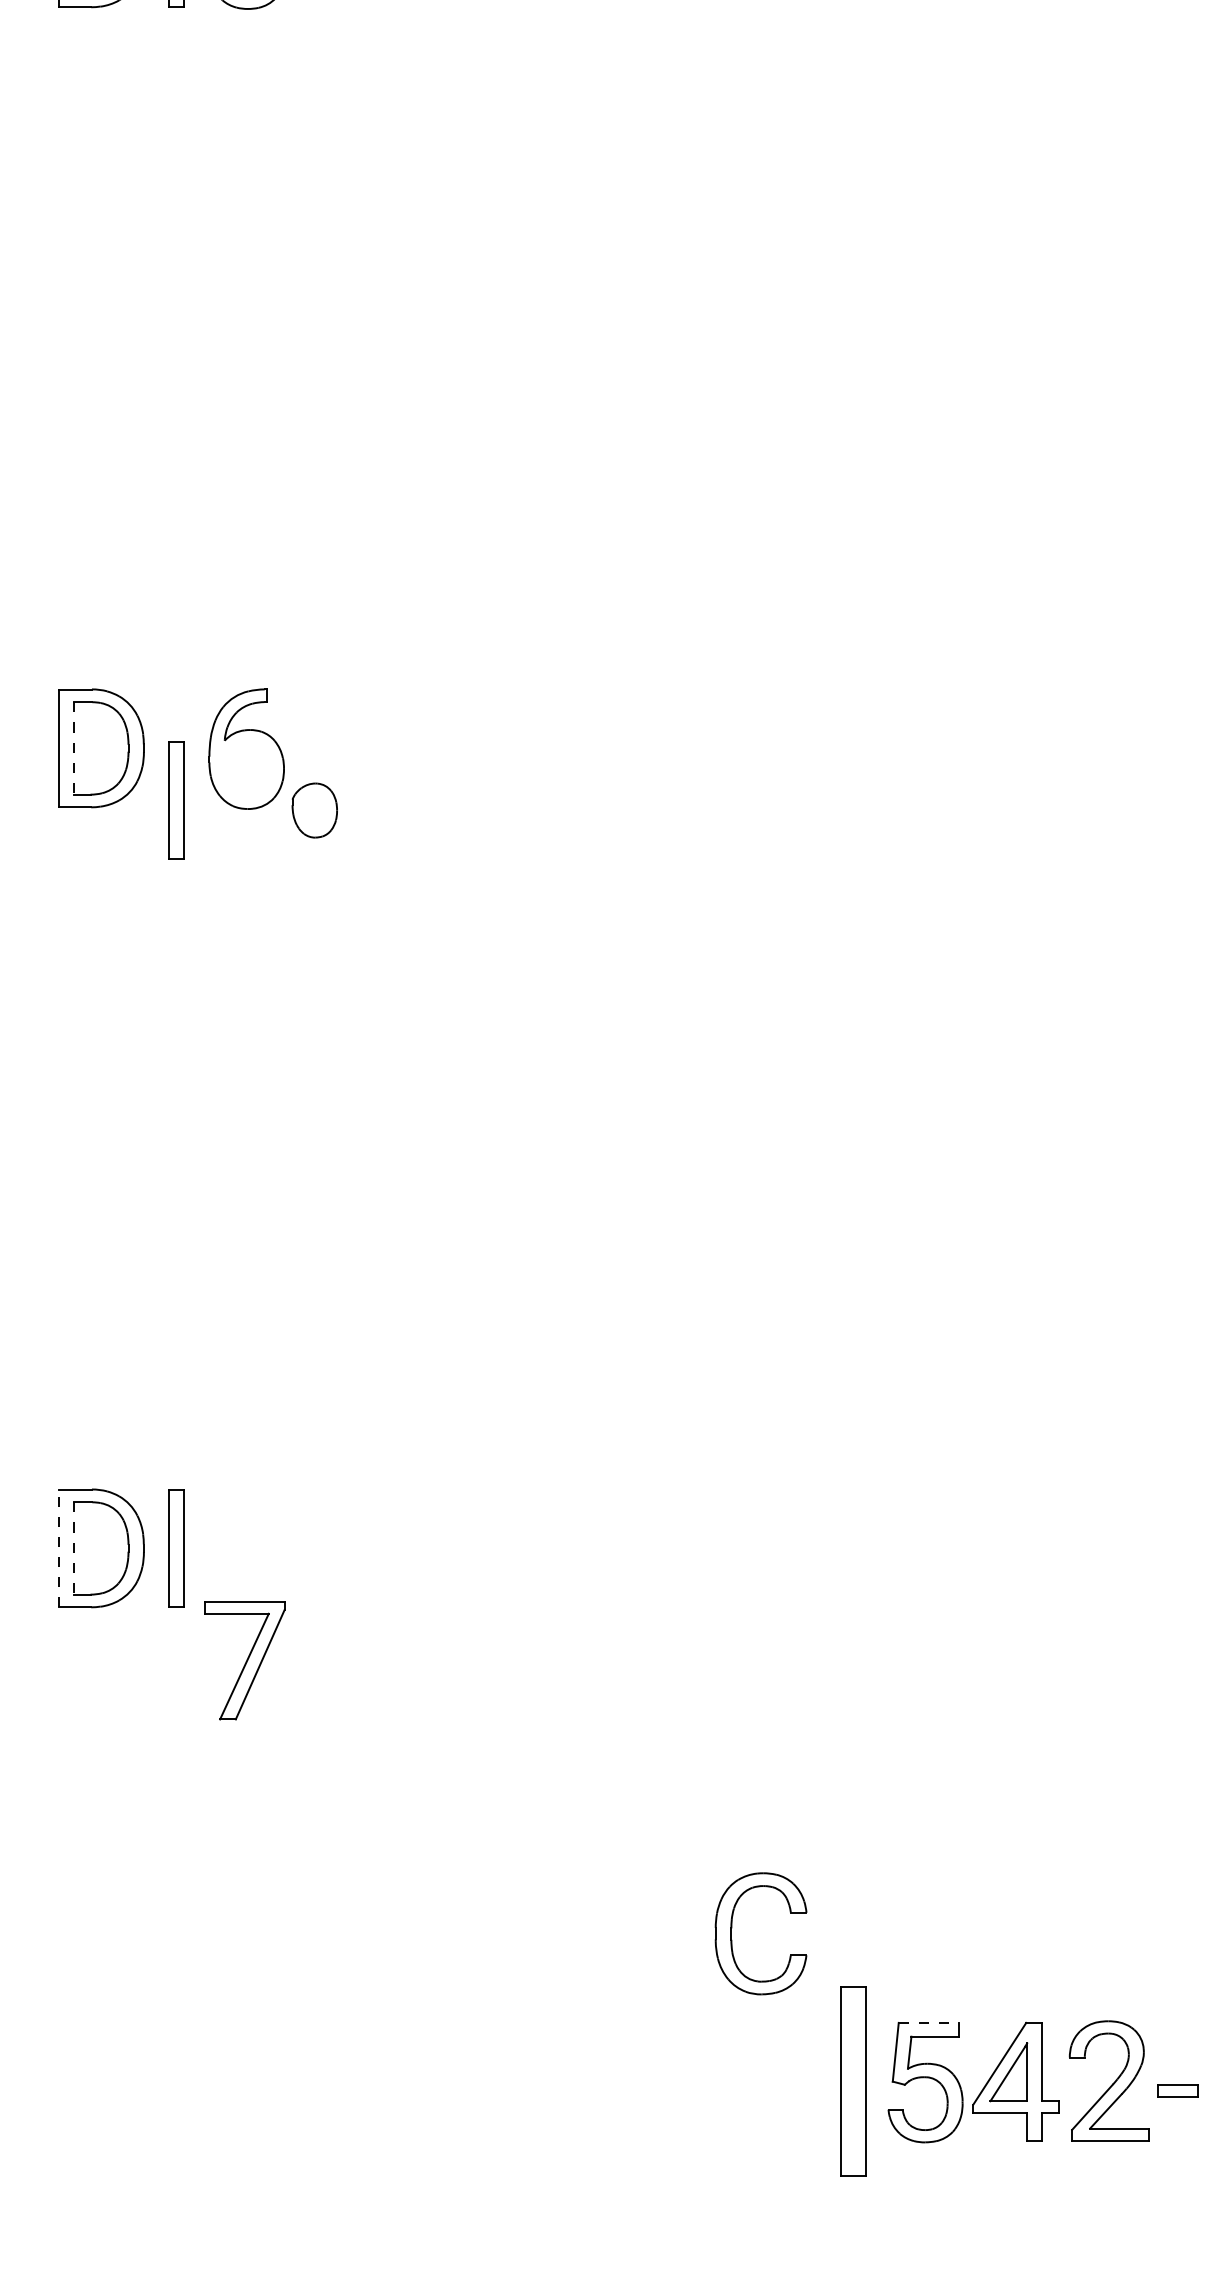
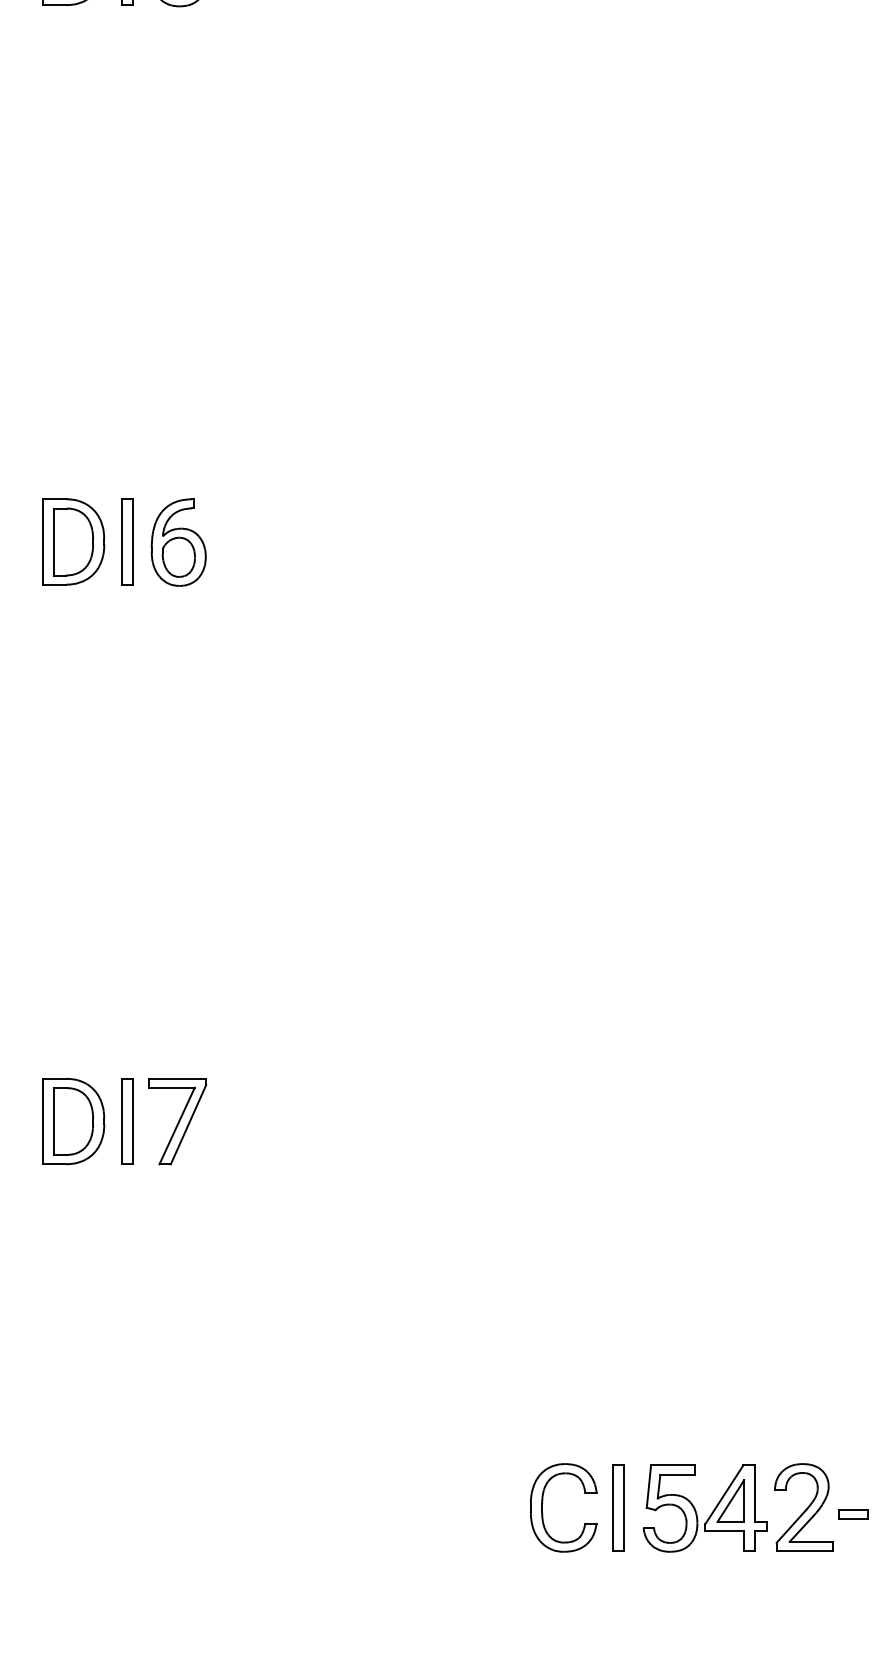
line: (74, 748) -> (54, 542), dashed -> solid
part: (176, 800) -> (127, 542), moved
part: (314, 810) -> (178, 557), moved
line: (58, 1548) -> (42, 1121), dashed -> solid
line: (74, 1549) -> (54, 1122), dashed -> solid
part: (244, 1660) -> (177, 1121), moved
part: (732, 1928) -> (542, 1504), moved
line: (929, 2022) -> (673, 1464), dashed -> solid
part: (853, 2081) -> (618, 1507), size x0.62

